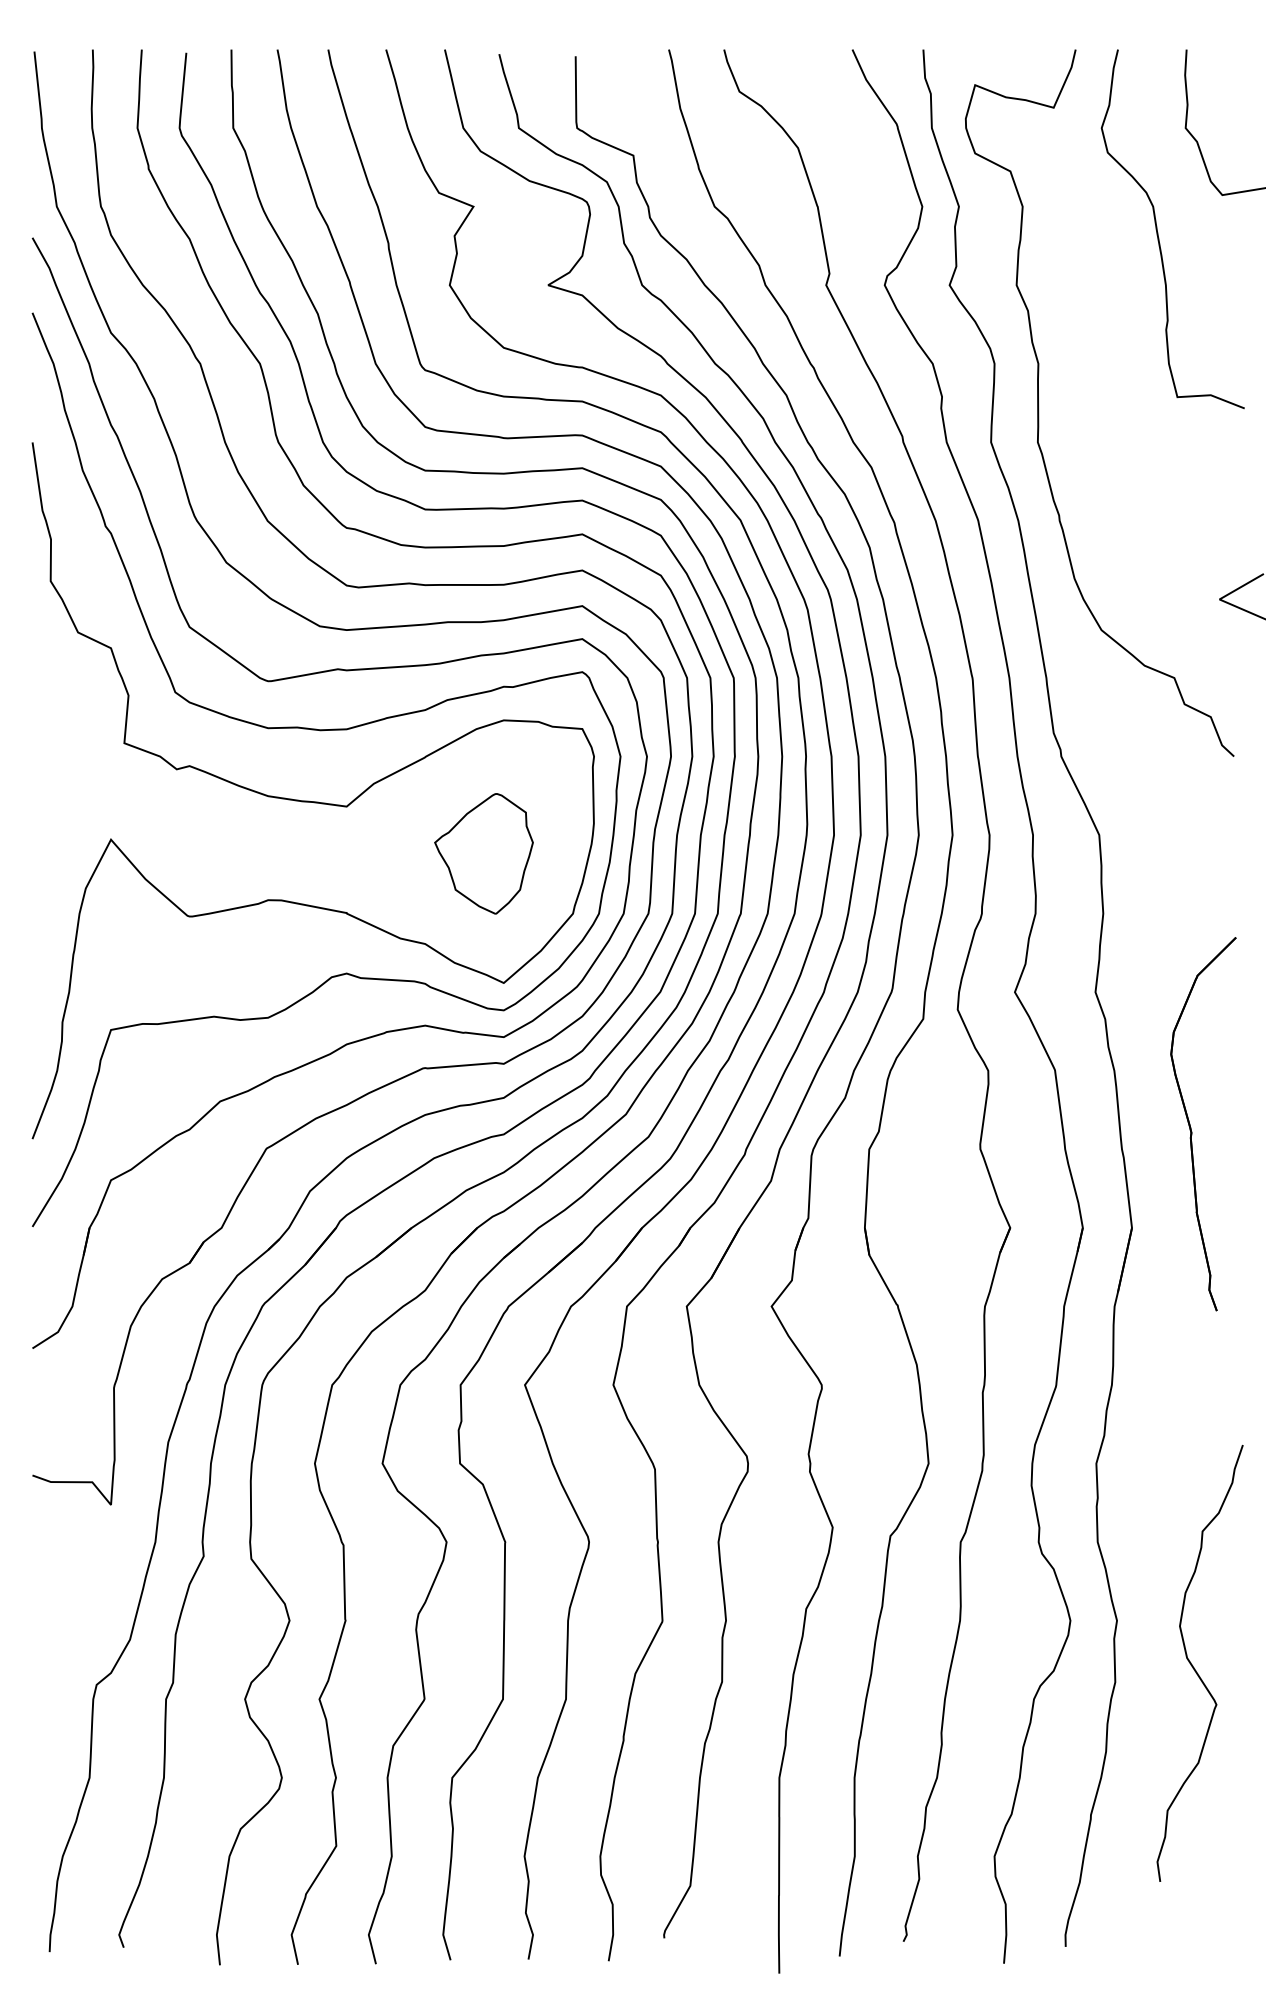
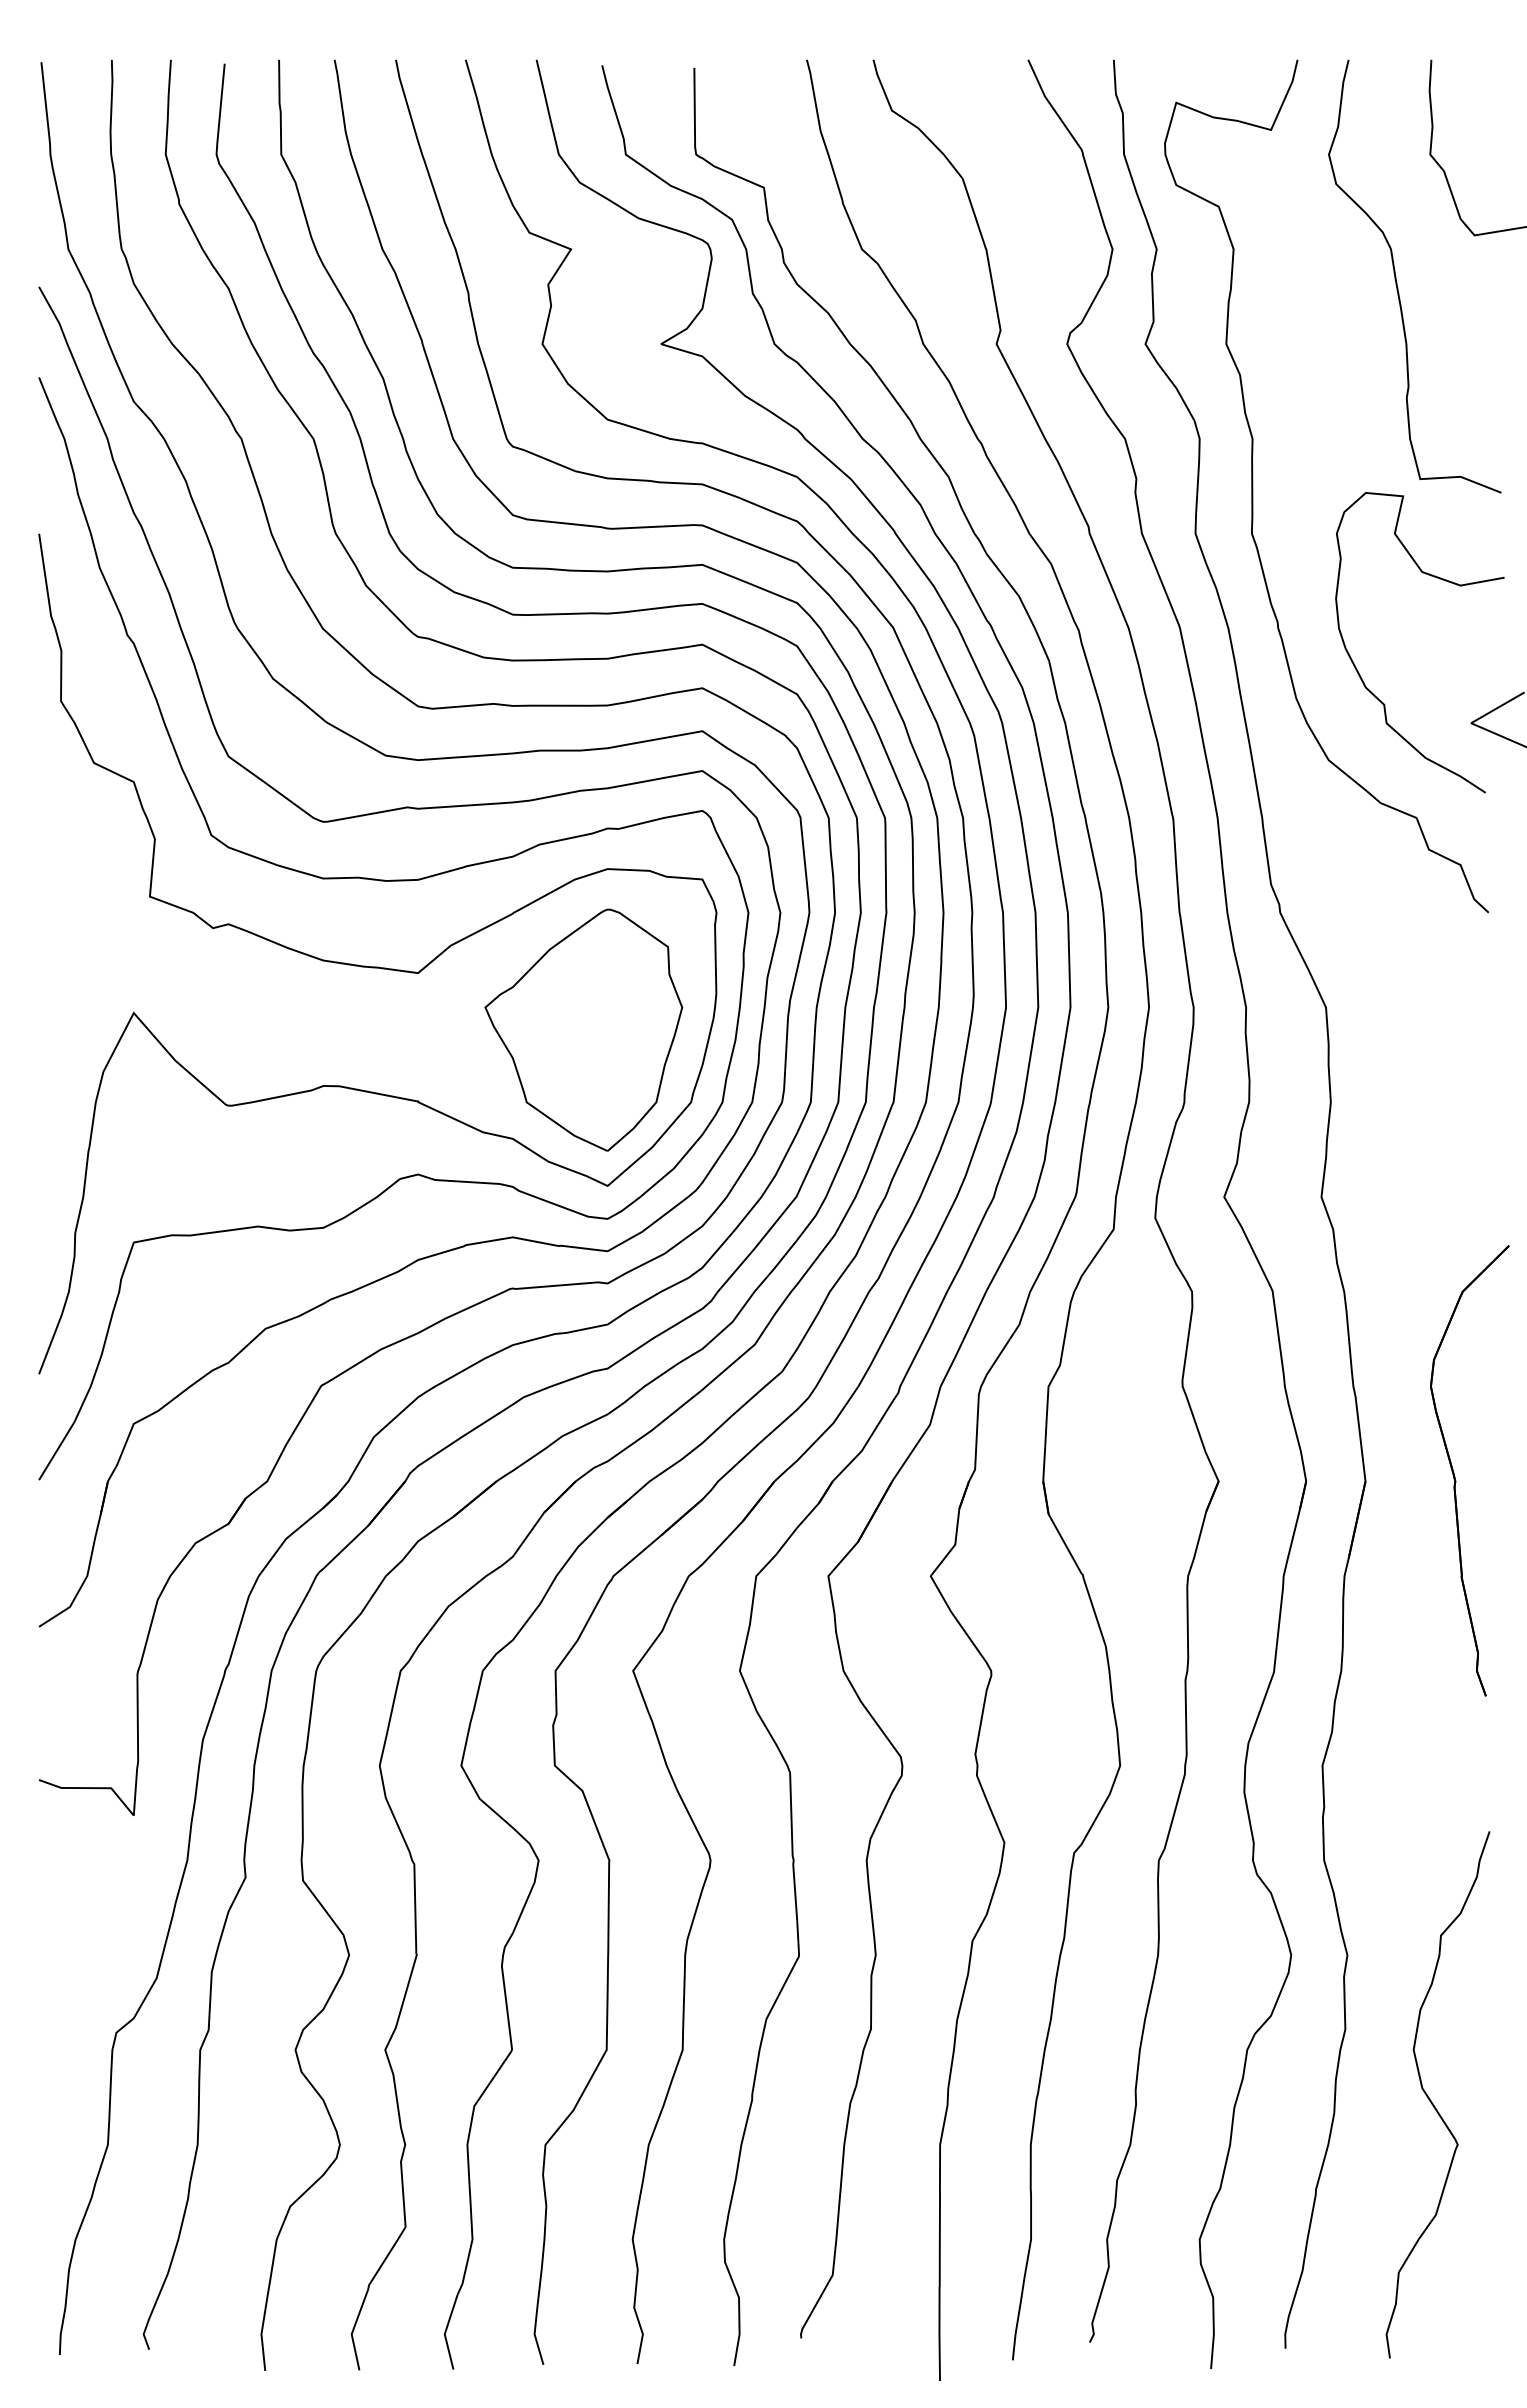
curve: (1193, 480) -> (1439, 579), added
part: (483, 853) -> (583, 1029), size x1.67
part: (1191, 1127) -> (1455, 1474), moved
curve: (1193, 1665) -> (1430, 2097), moved

